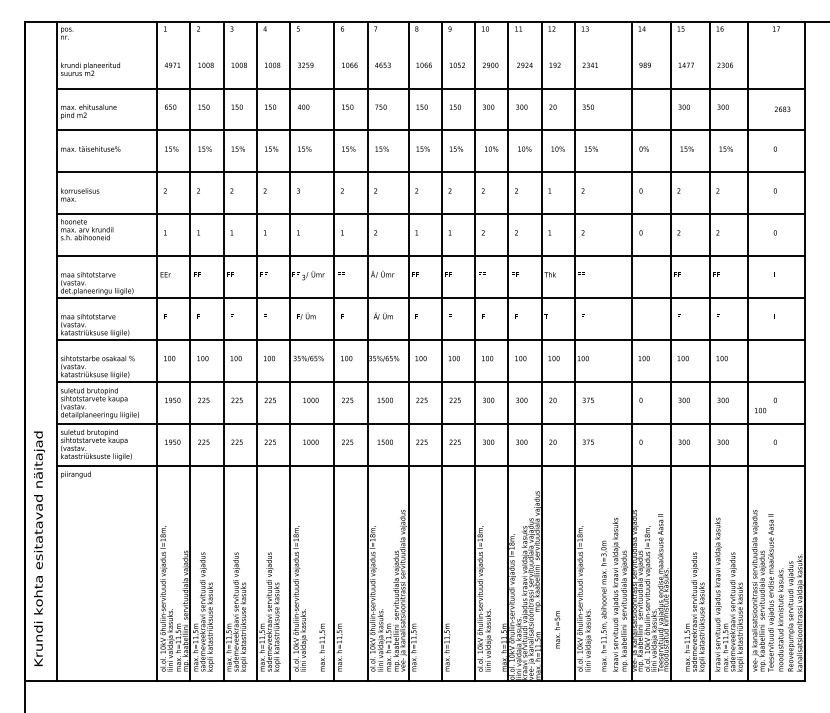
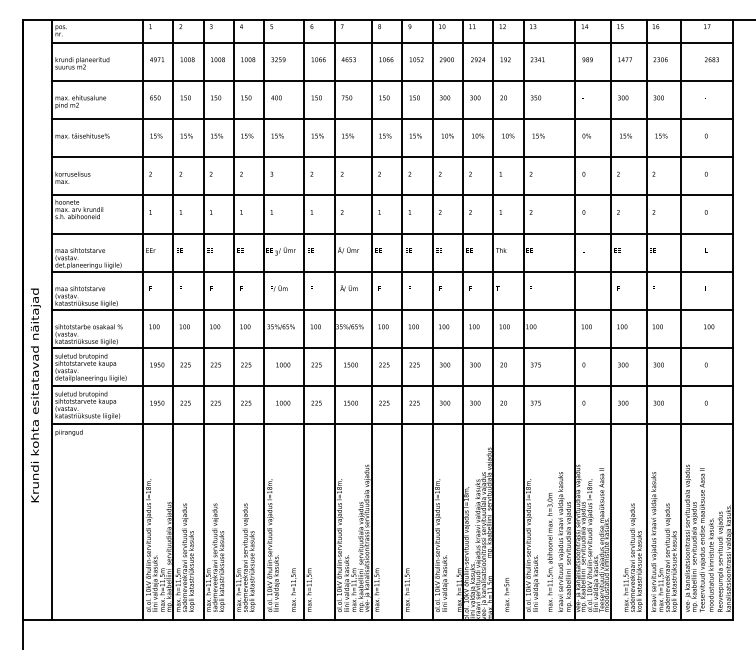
line: (431, 46) -> (393, 42), added
text: (782, 108) -> (711, 58), moved
text: (760, 410) -> (709, 326), moved
text: (39, 548) -> (35, 395), moved
text: (557, 629) -> (506, 594), moved

